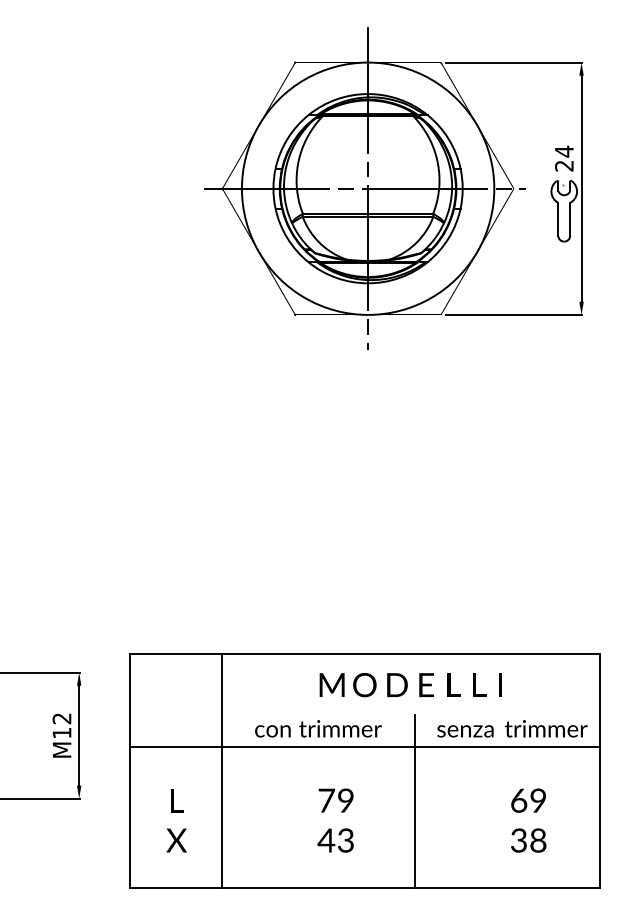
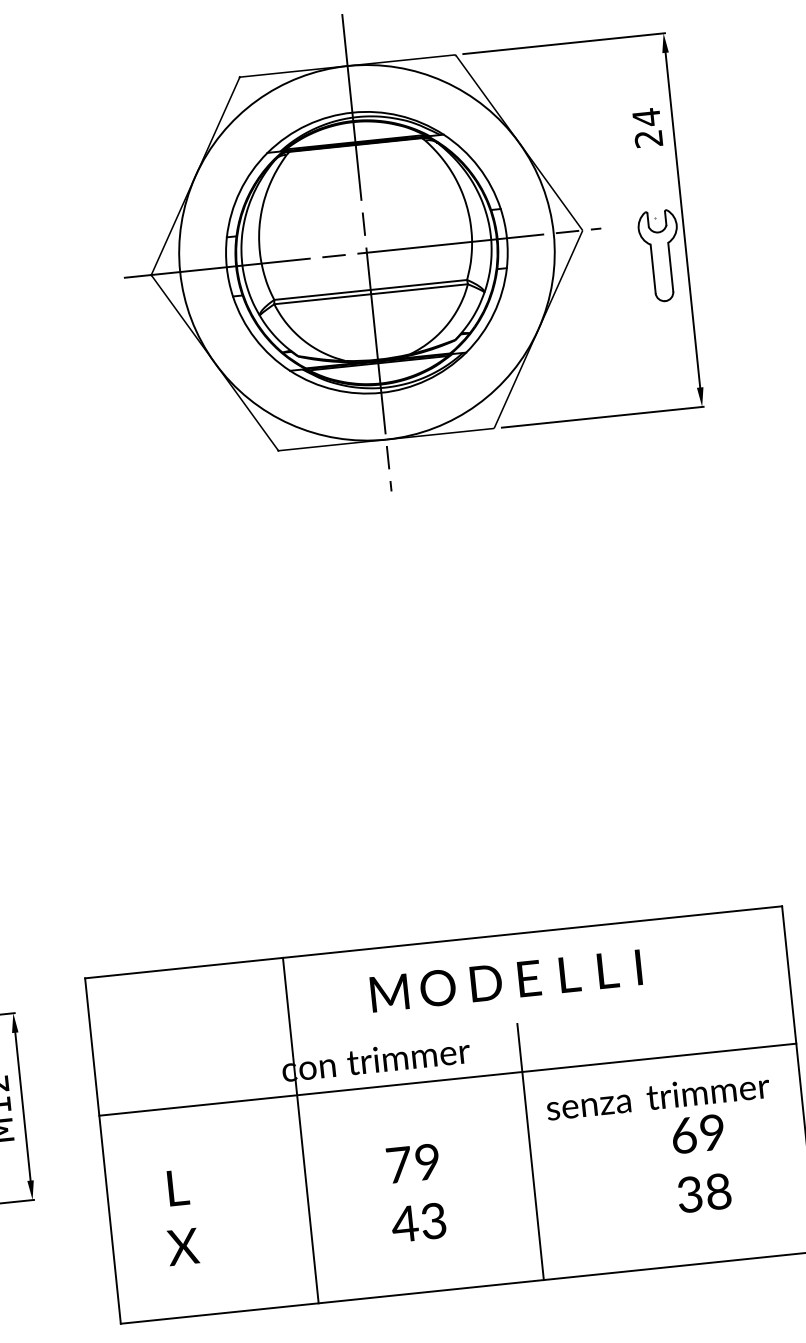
text: (564, 158) -> (647, 127), moved
text: (512, 728) -> (658, 1096), moved
line: (222, 770) -> (301, 1130), moved

